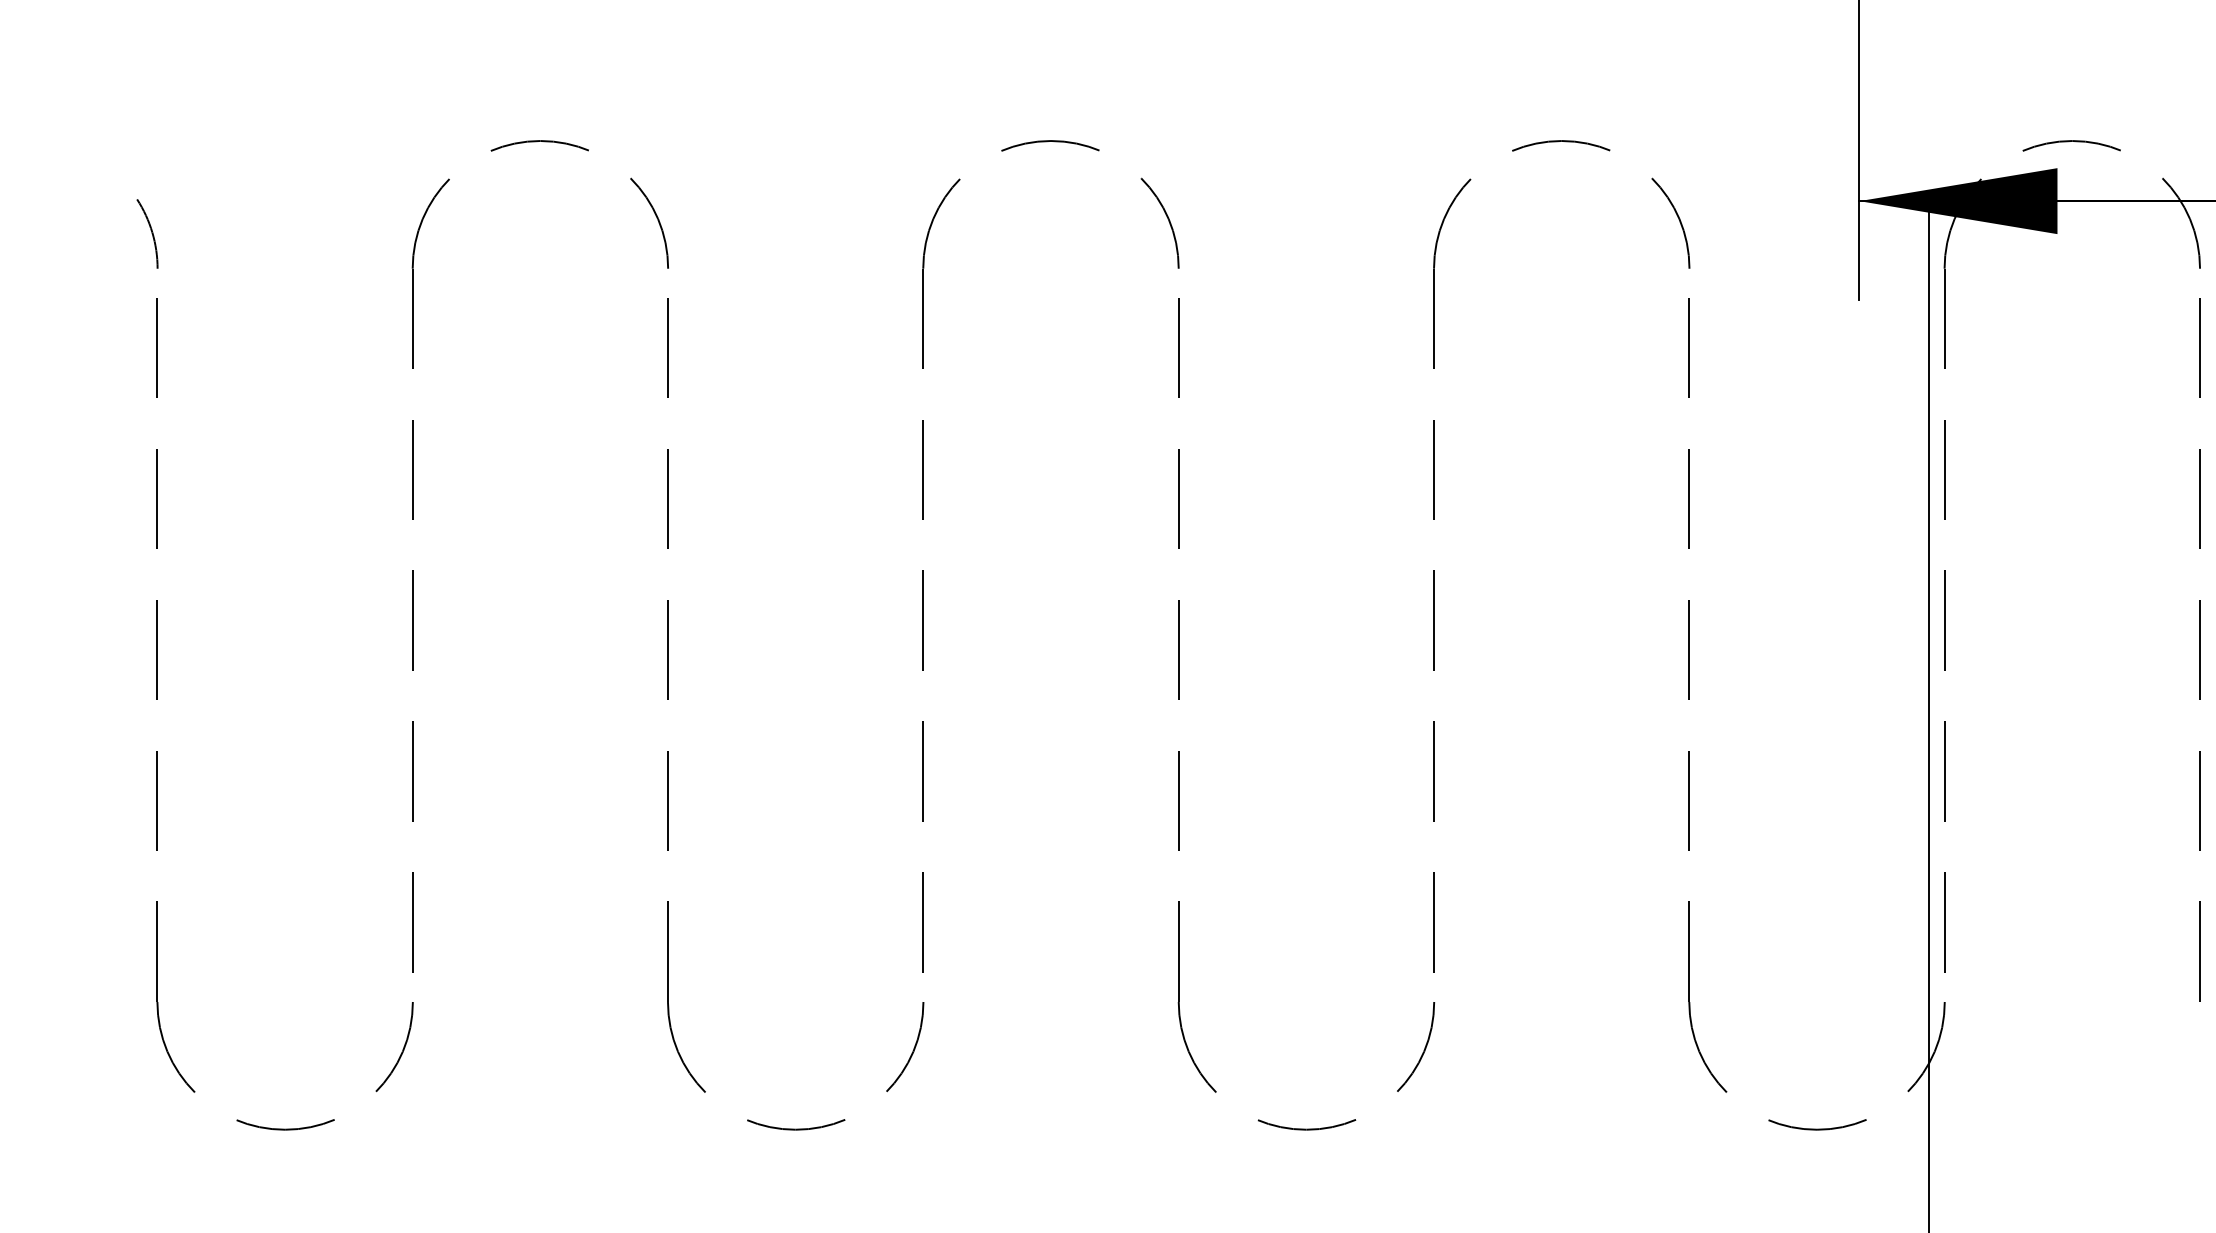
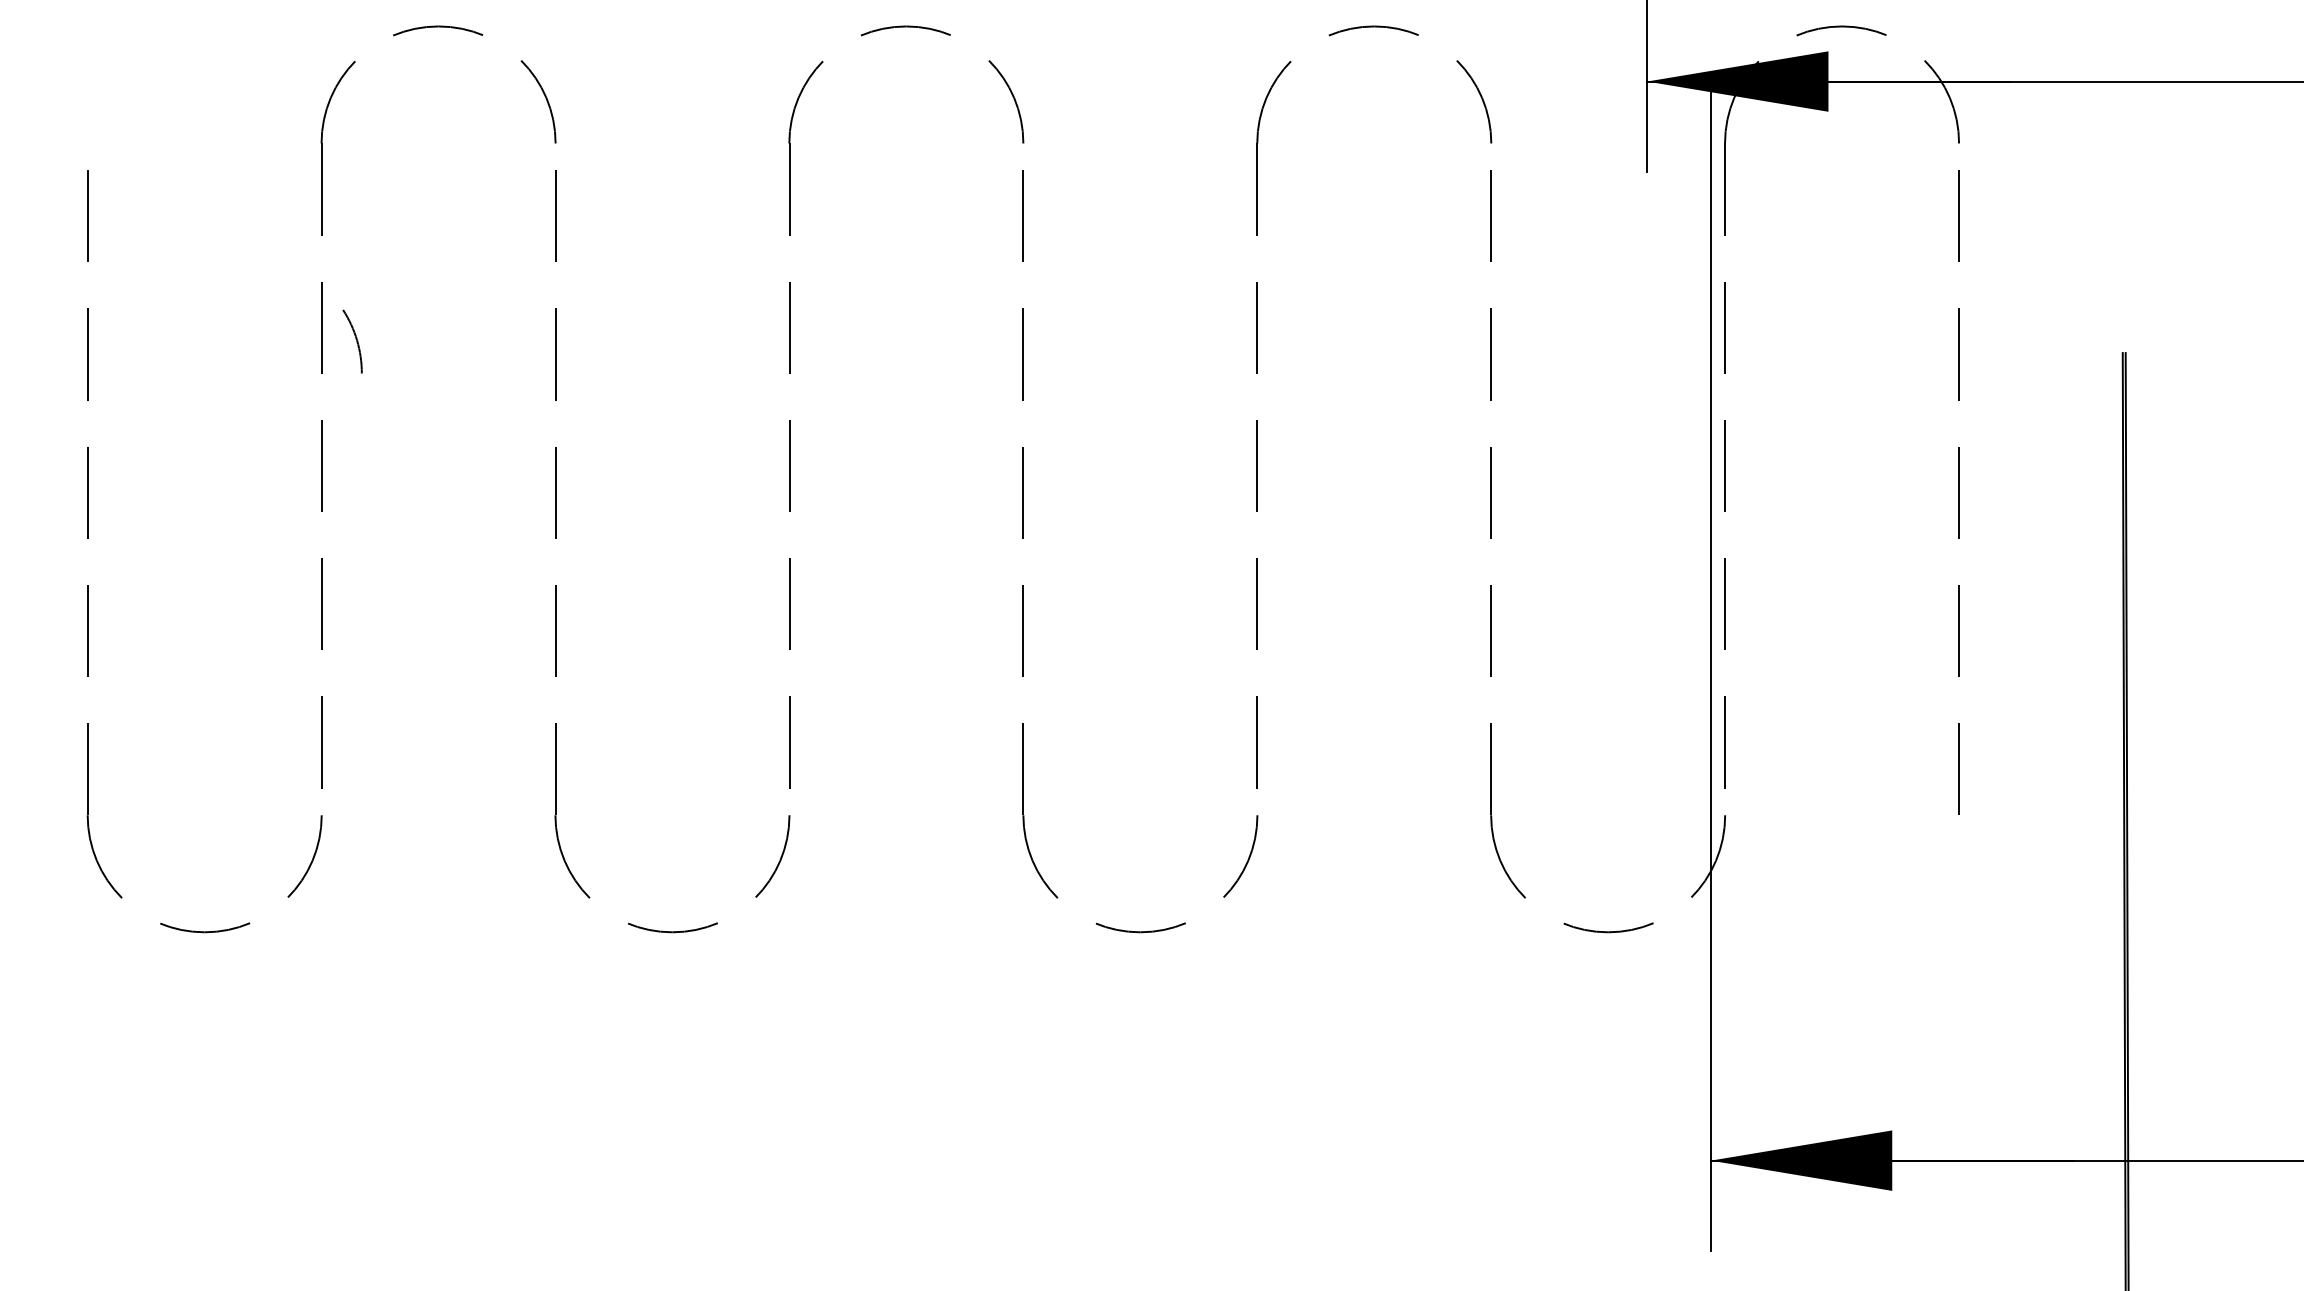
arc: (150, 231) -> (355, 339), moved

